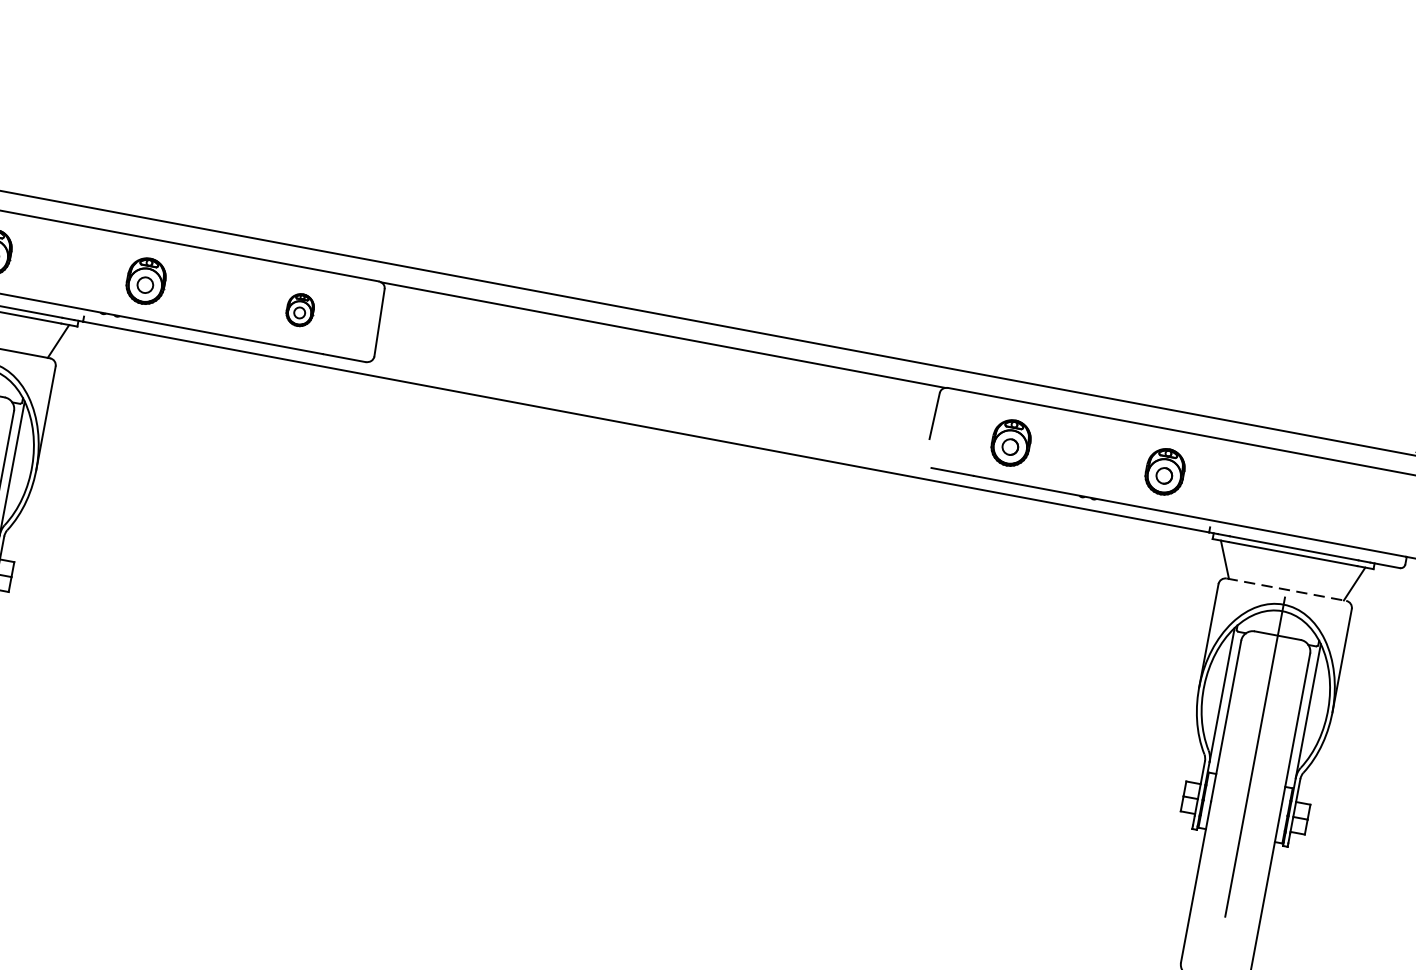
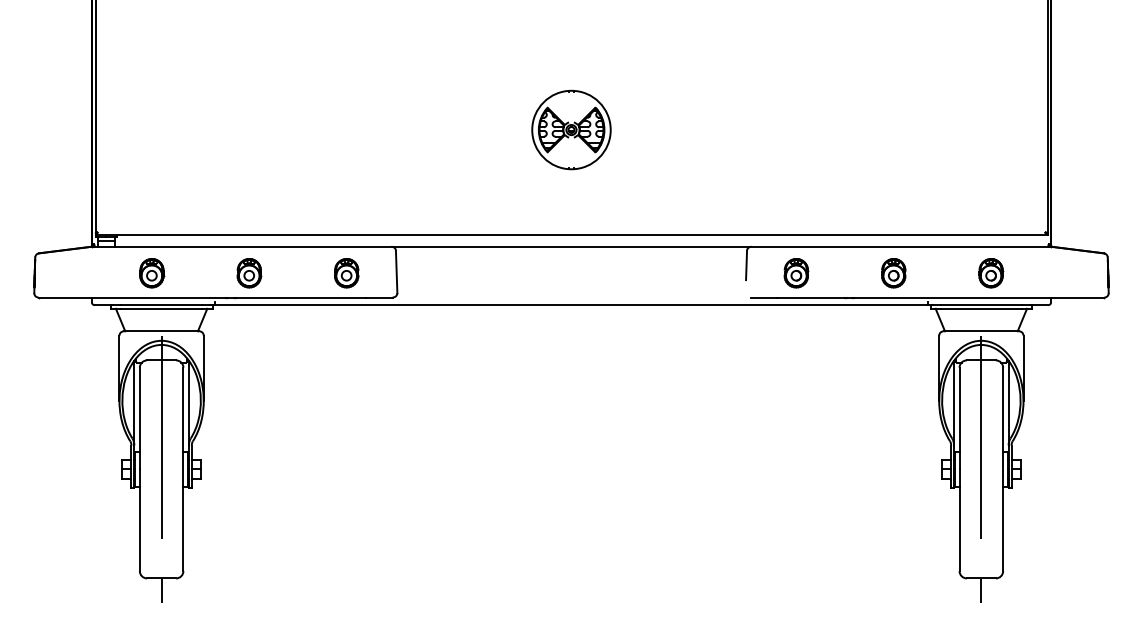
part: (698, 149) -> (571, 129), added
part: (299, 310) -> (346, 273), size x1.43
part: (1319, 501) -> (991, 273), added
line: (1286, 589) -> (981, 331), dashed -> solid

